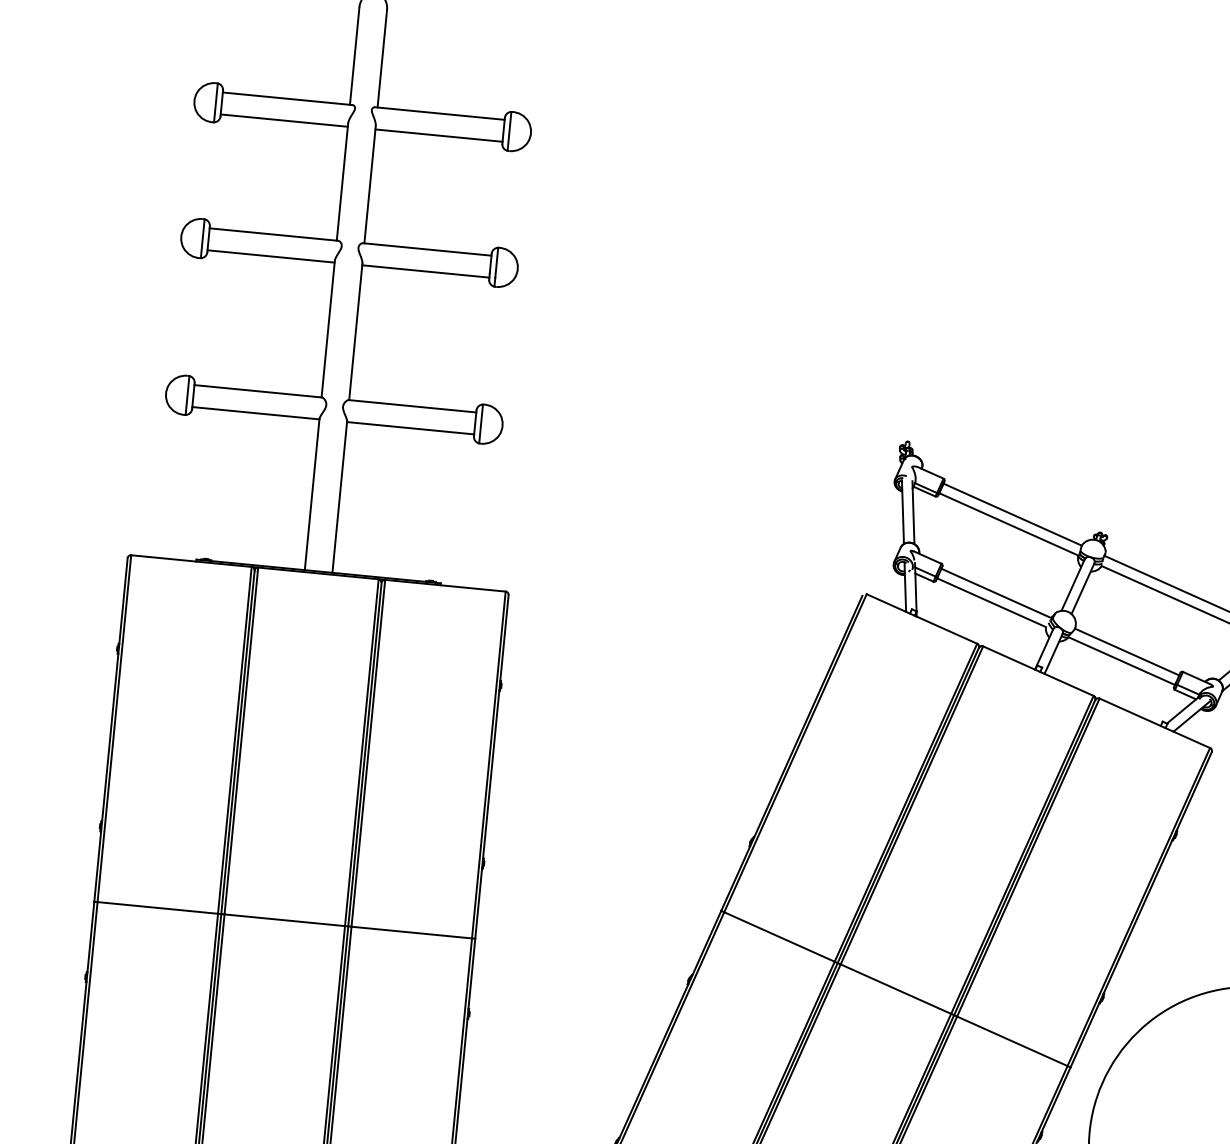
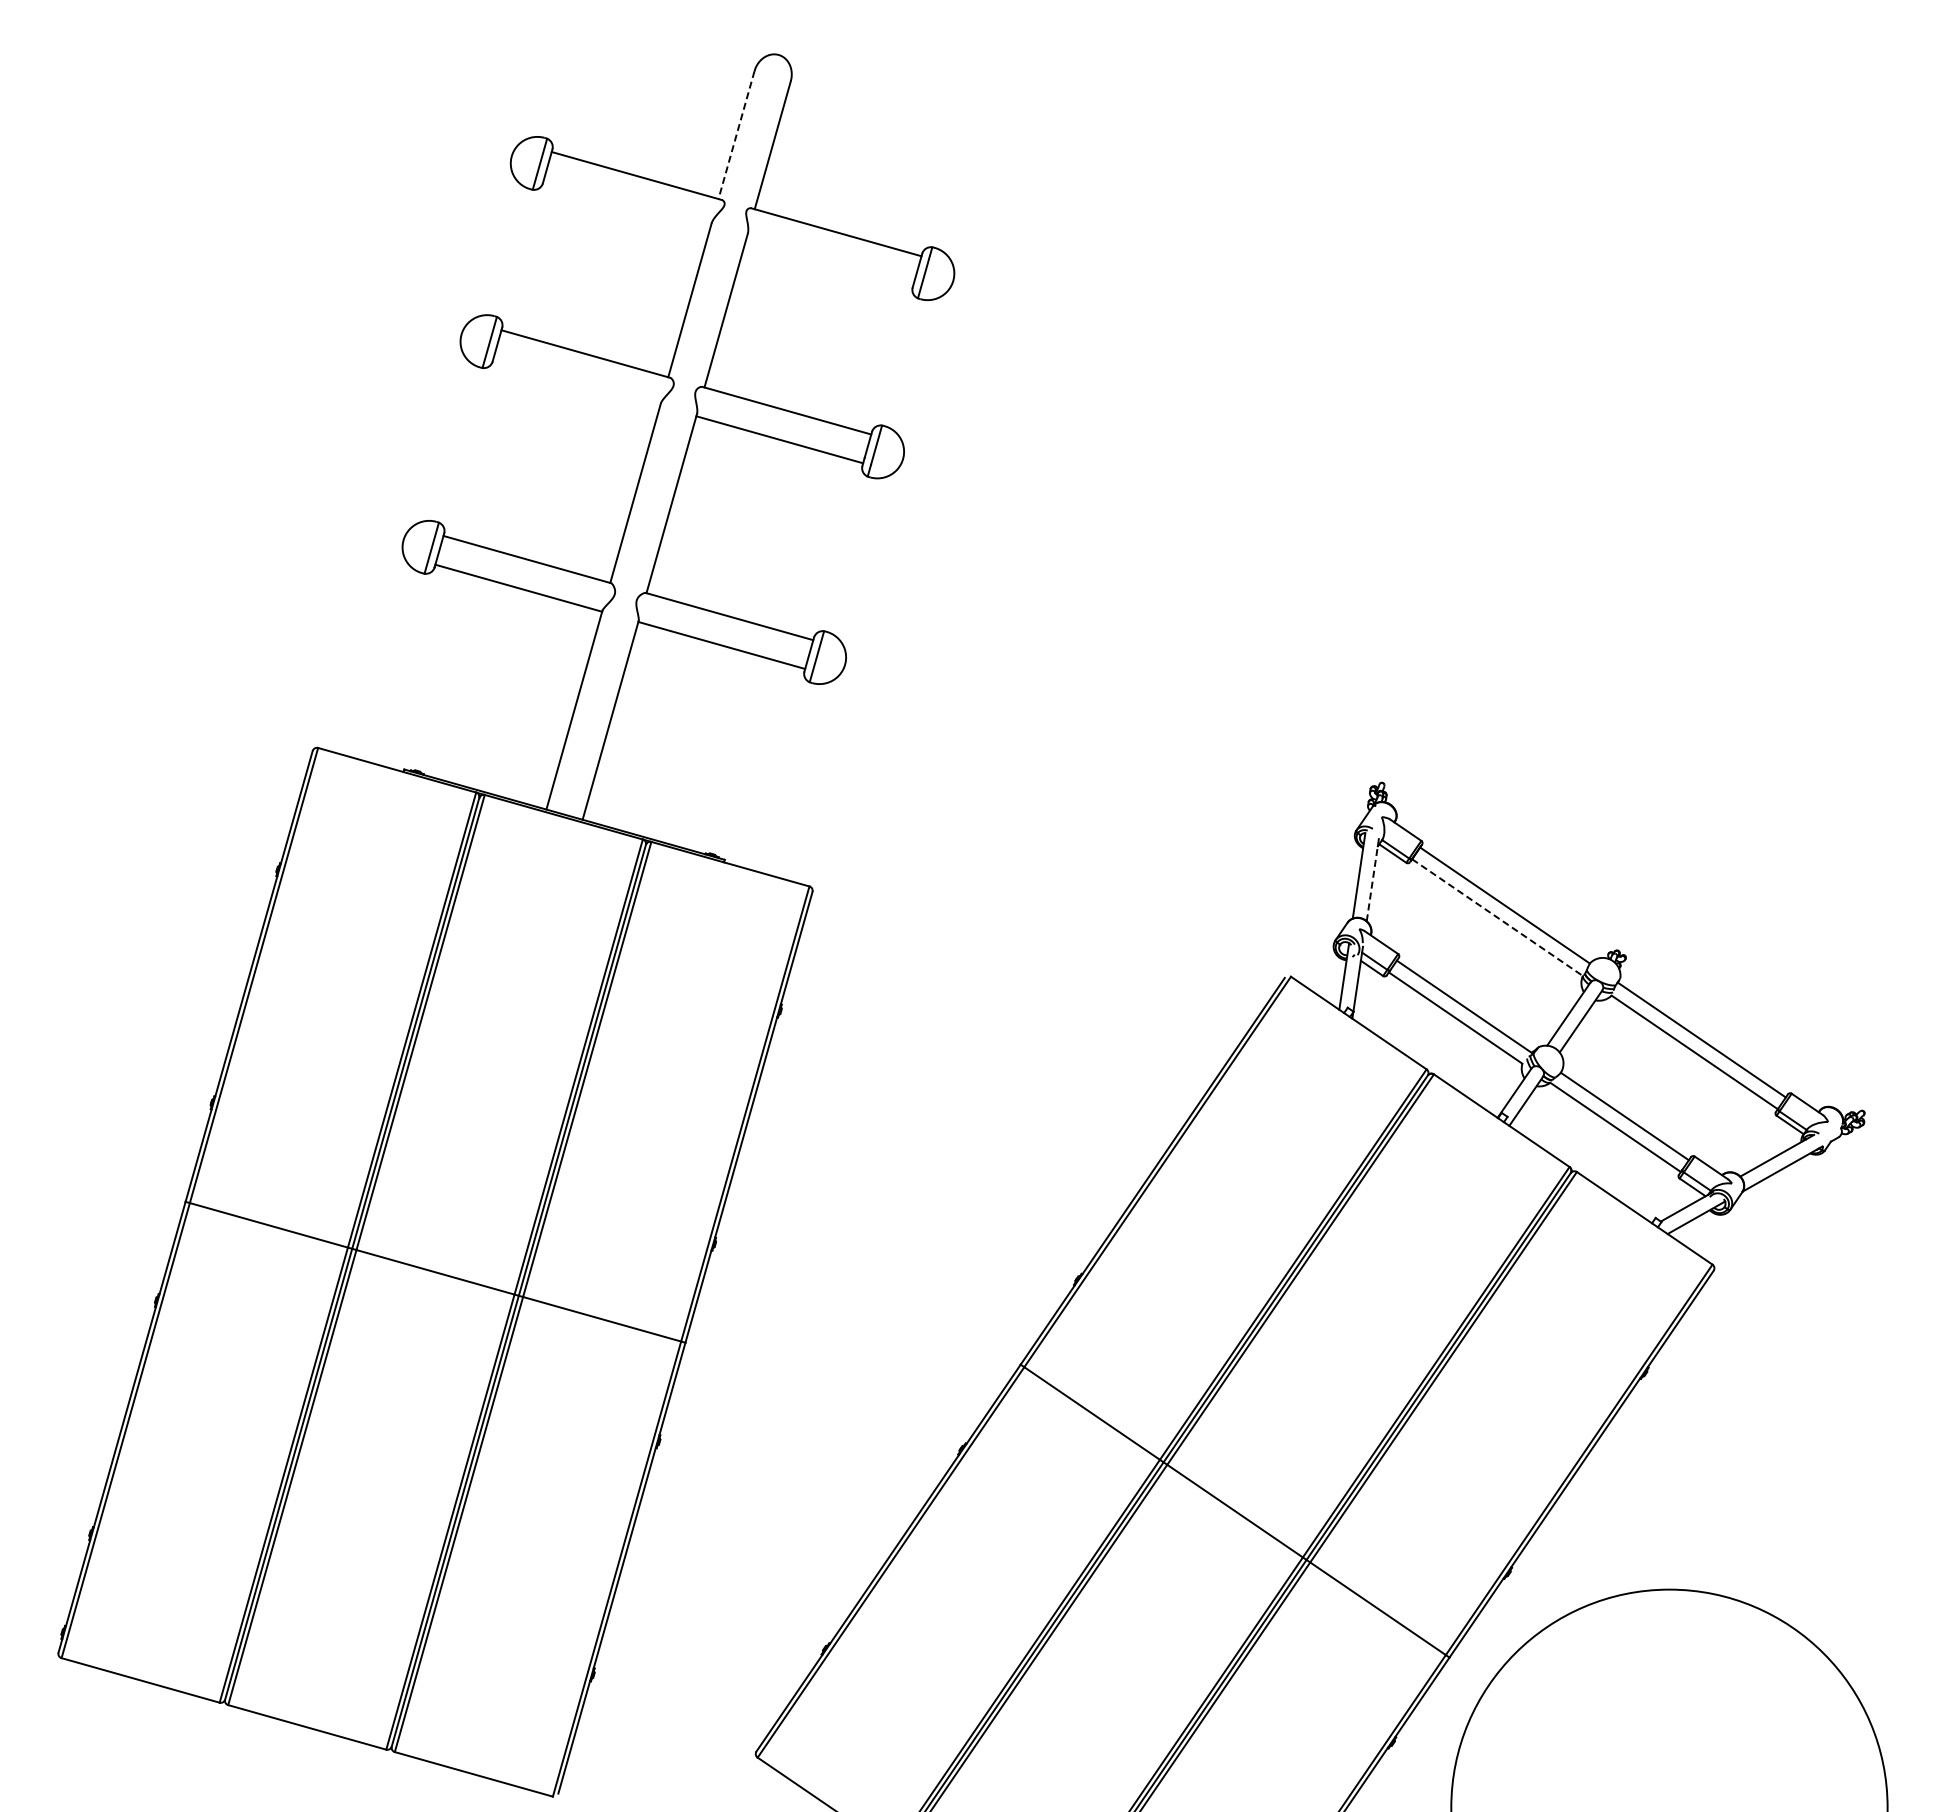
line: (354, 56) -> (736, 135), solid -> dashed
line: (283, 120) -> (626, 203), removed
line: (438, 135) -> (829, 261), removed
line: (270, 256) -> (576, 382), removed
line: (913, 513) -> (1372, 879), solid -> dashed
line: (1008, 524) -> (1497, 917), solid -> dashed

